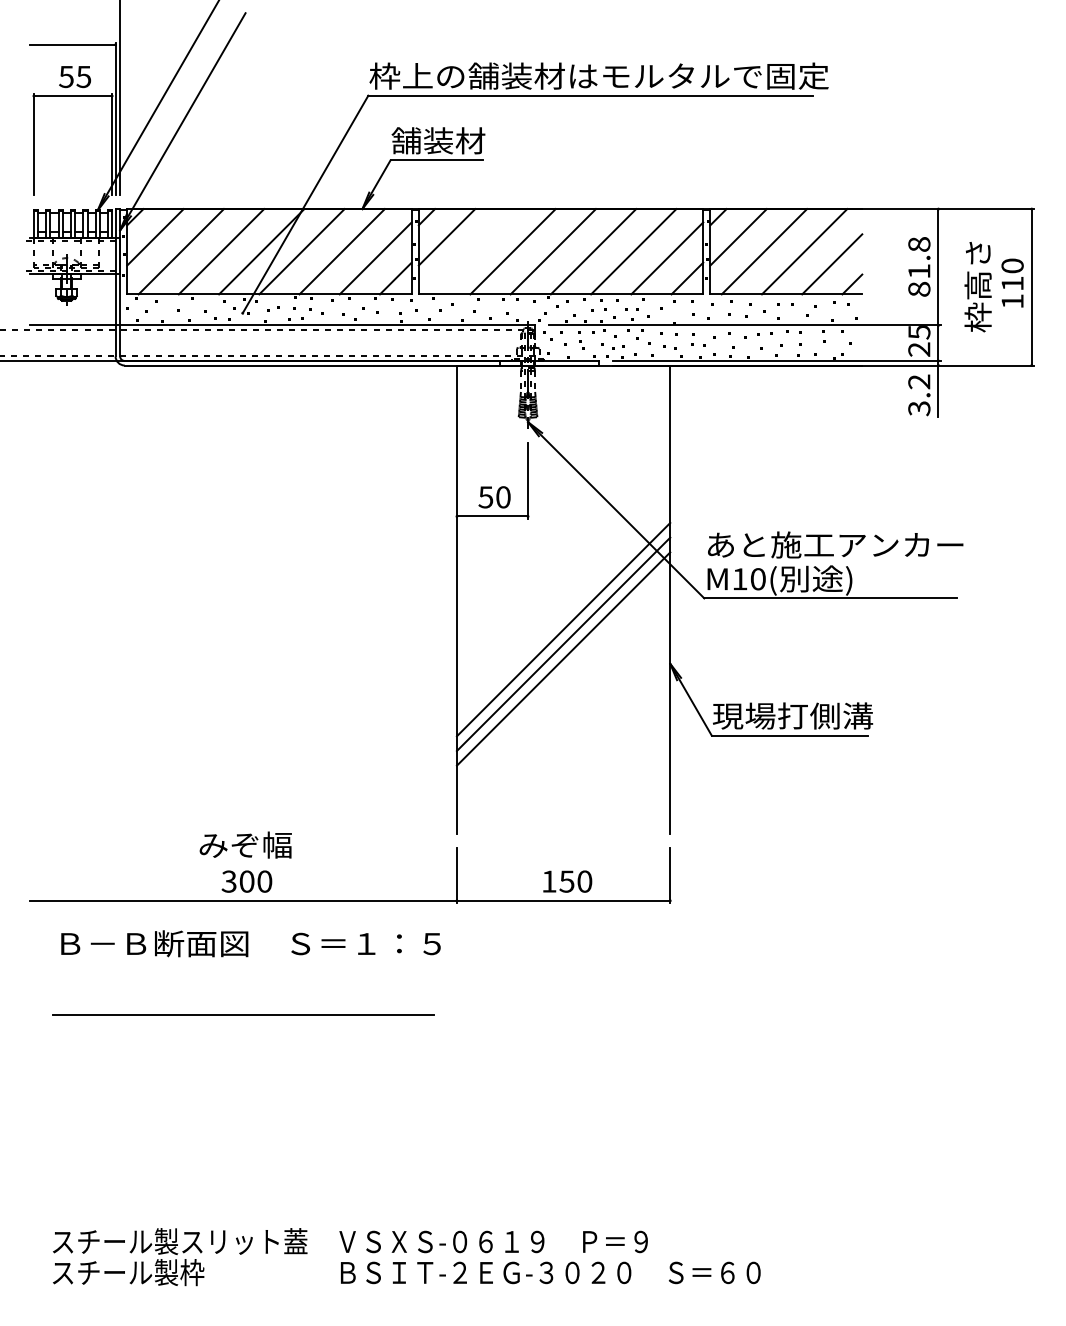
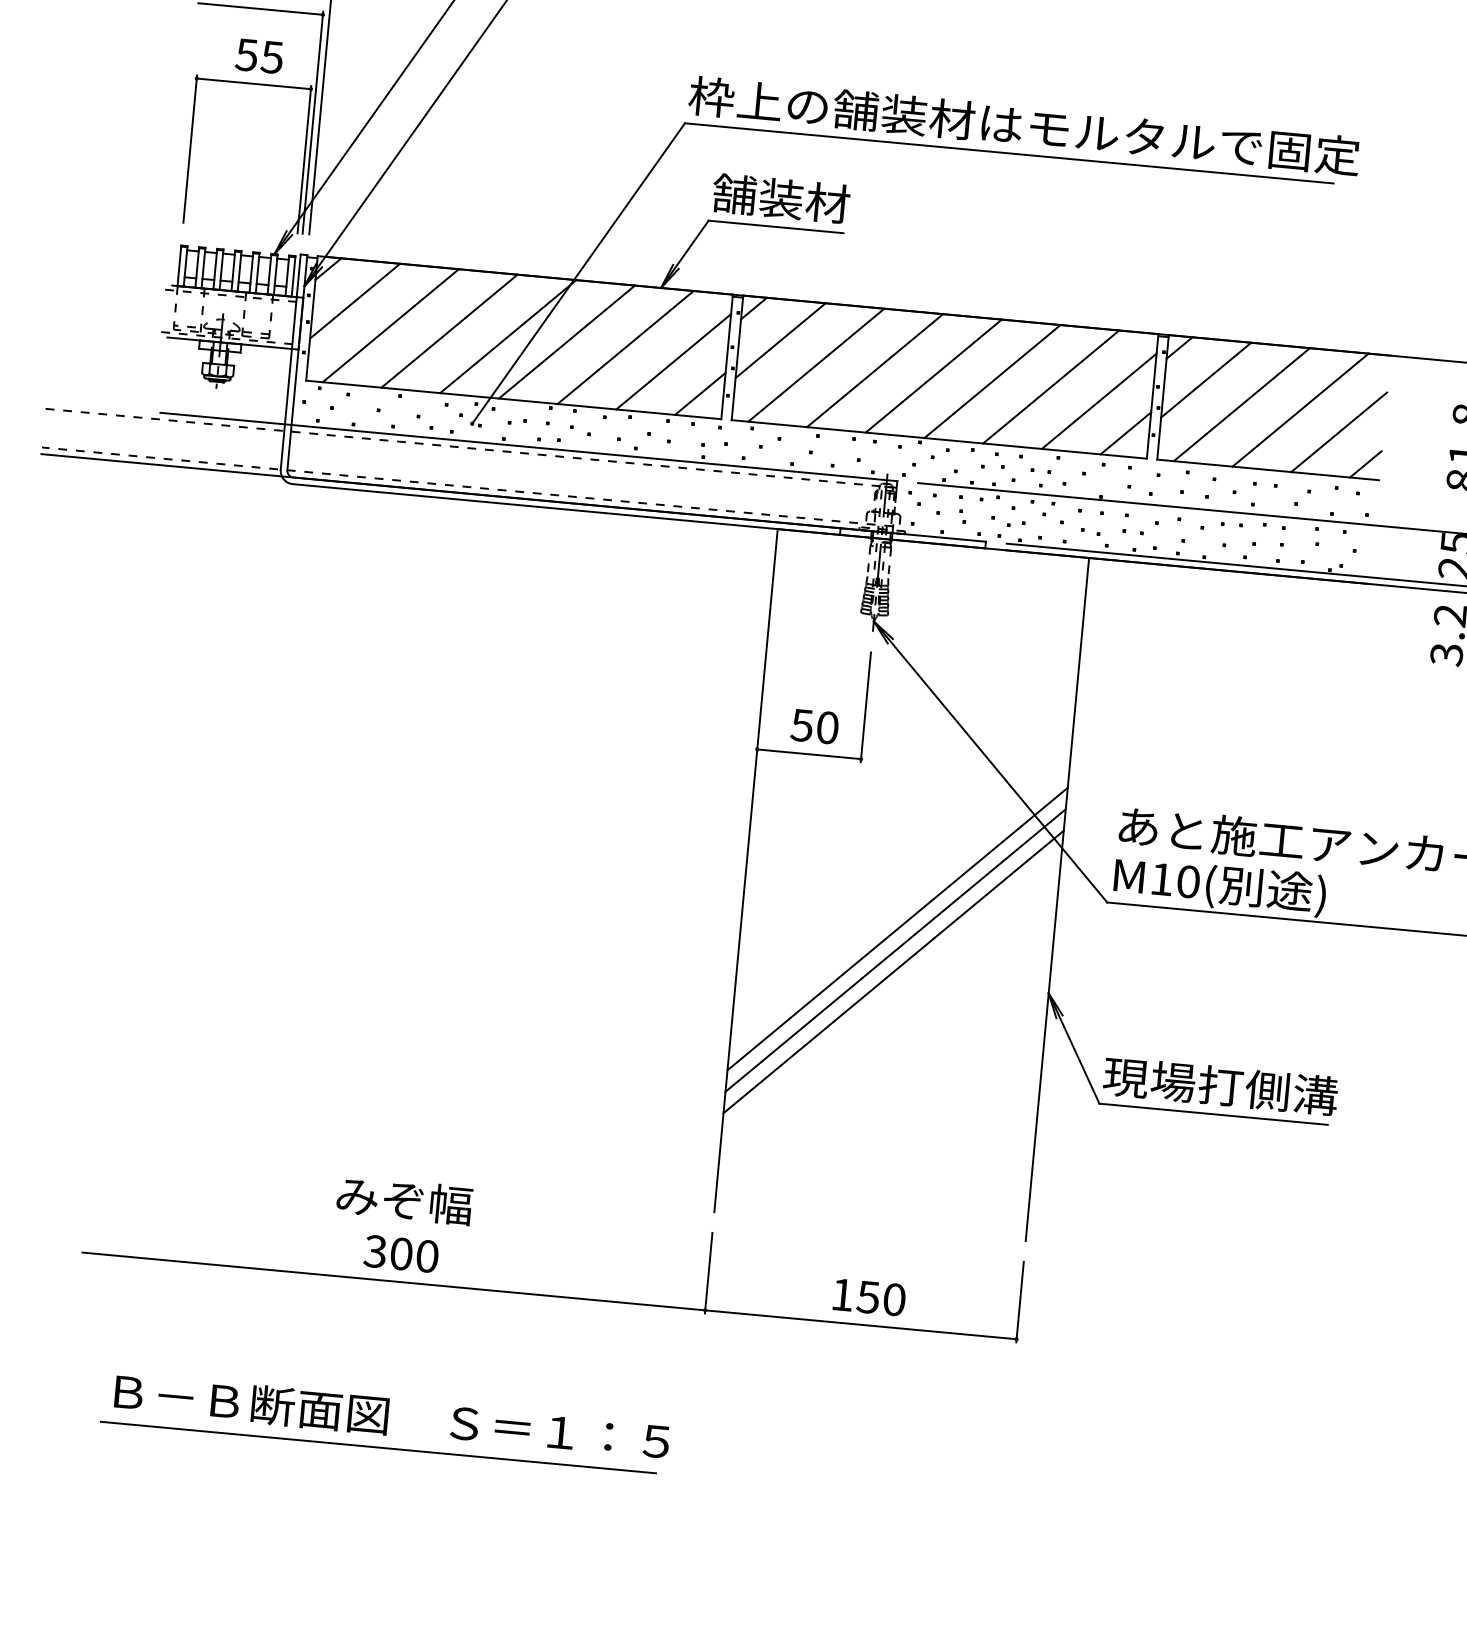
line: (472, 251) -> (815, 364), added
text: (250, 943) -> (391, 1416), moved

